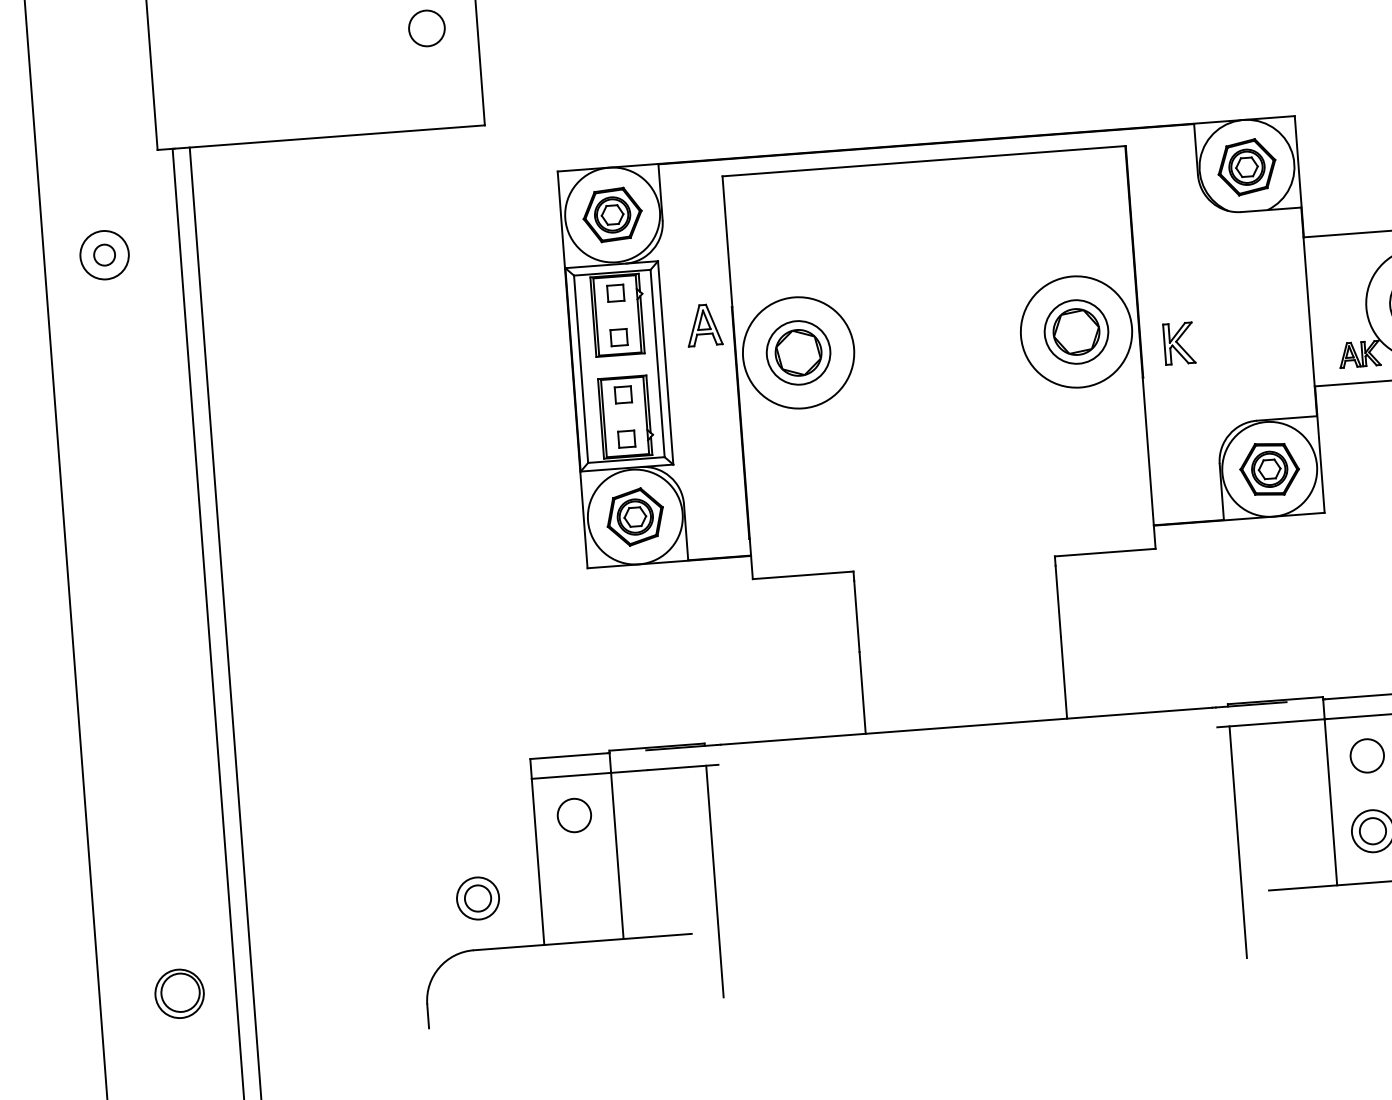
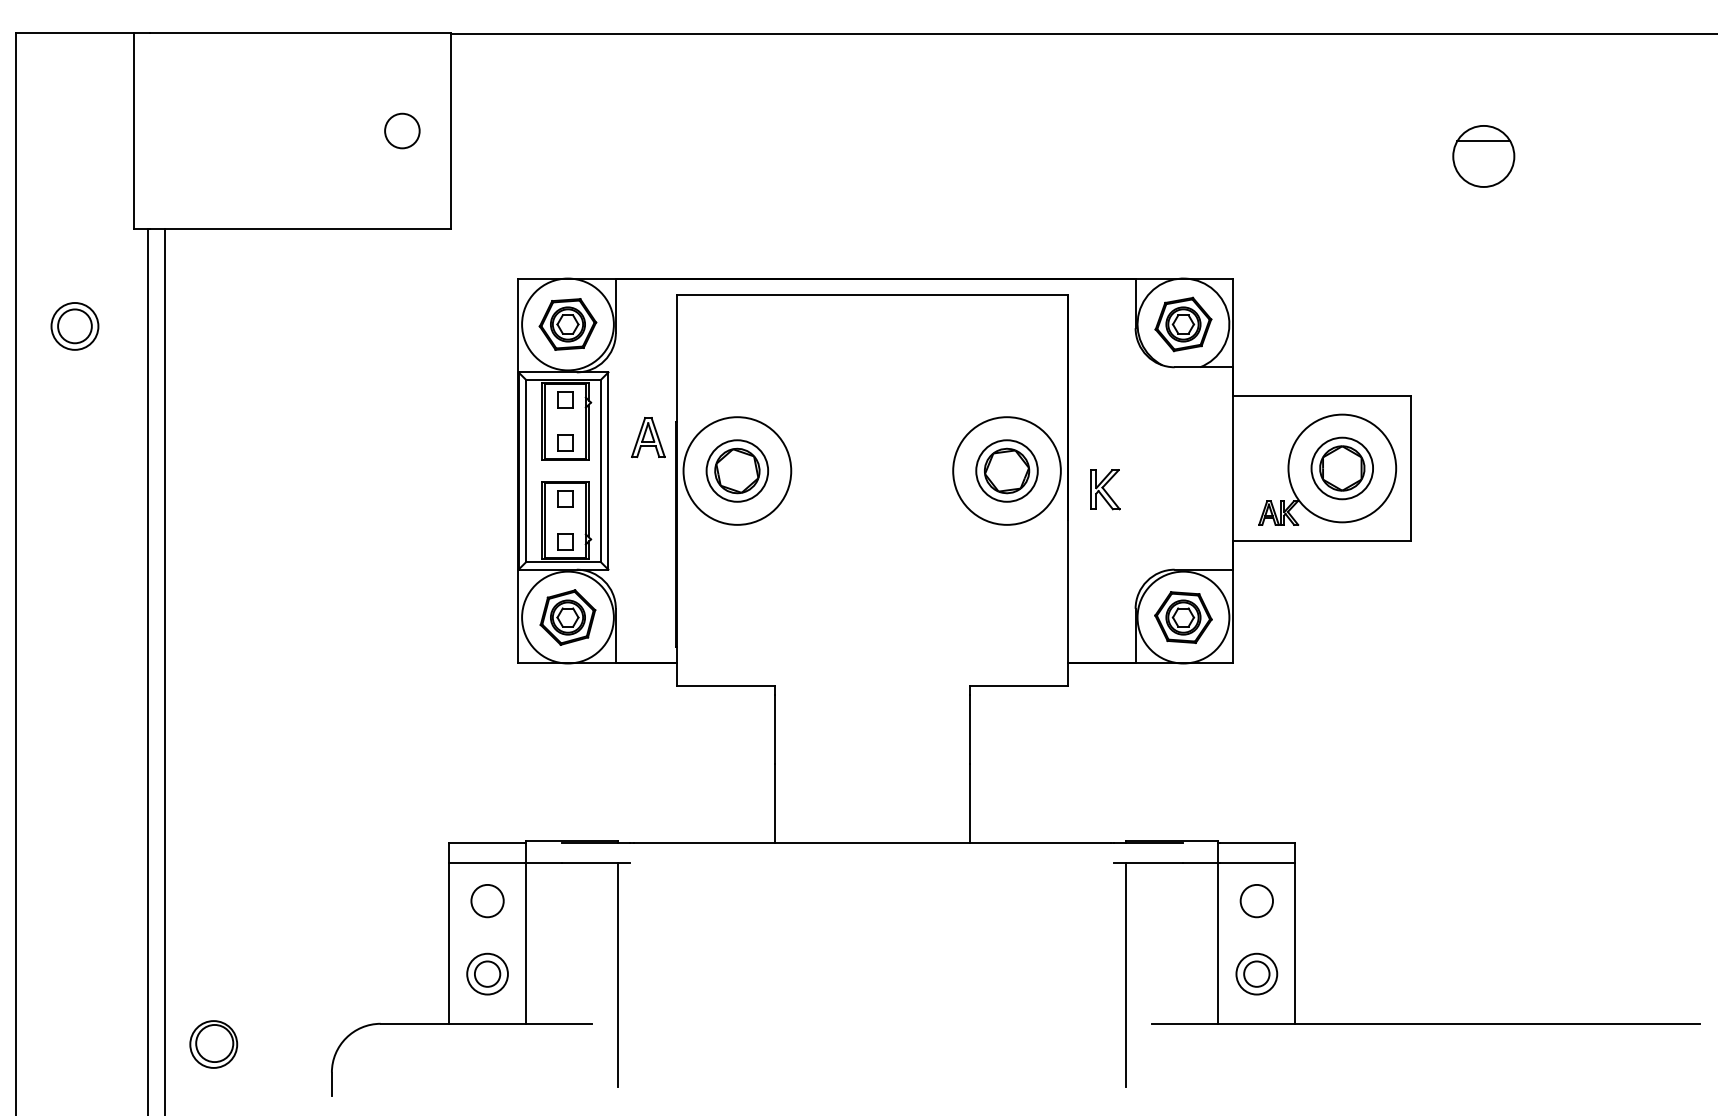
circle: (104, 255) -> (74, 326), size x1.67
part: (477, 897) -> (487, 973), moved
part: (179, 993) -> (213, 1044), moved

